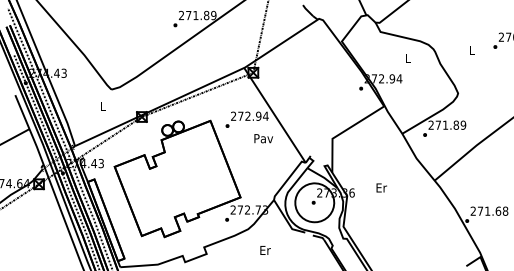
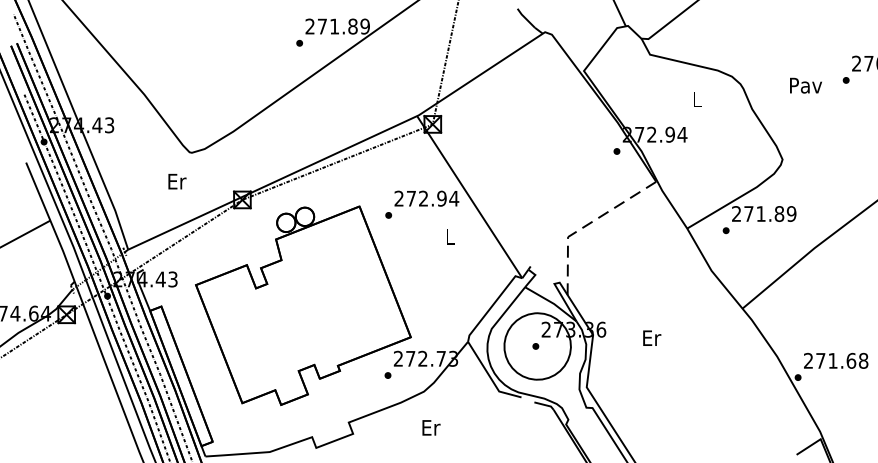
text: (471, 49) -> (805, 84), L -> Pav
text: (103, 105) -> (176, 180), L -> Er
line: (343, 131) -> (586, 224), solid -> dashed
text: (263, 138) -> (450, 236), Pav -> L
text: (381, 187) -> (651, 337), moved
text: (265, 250) -> (431, 427), moved

